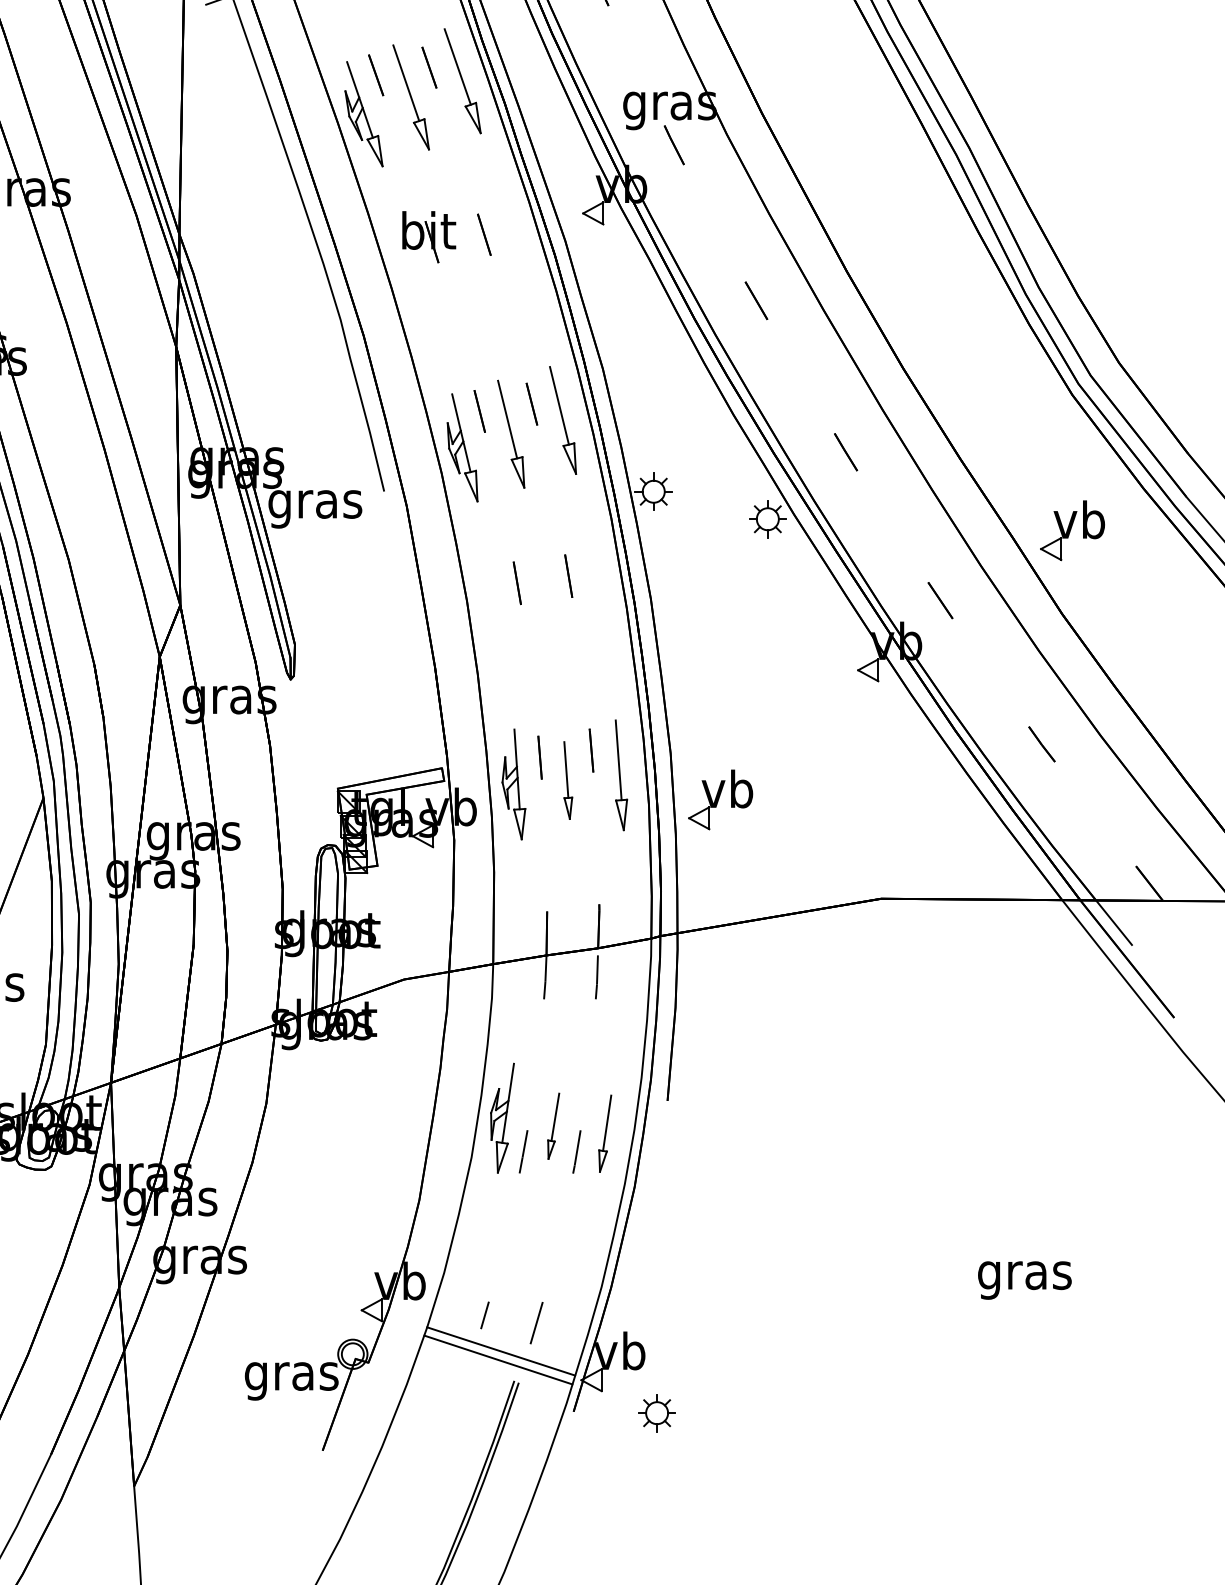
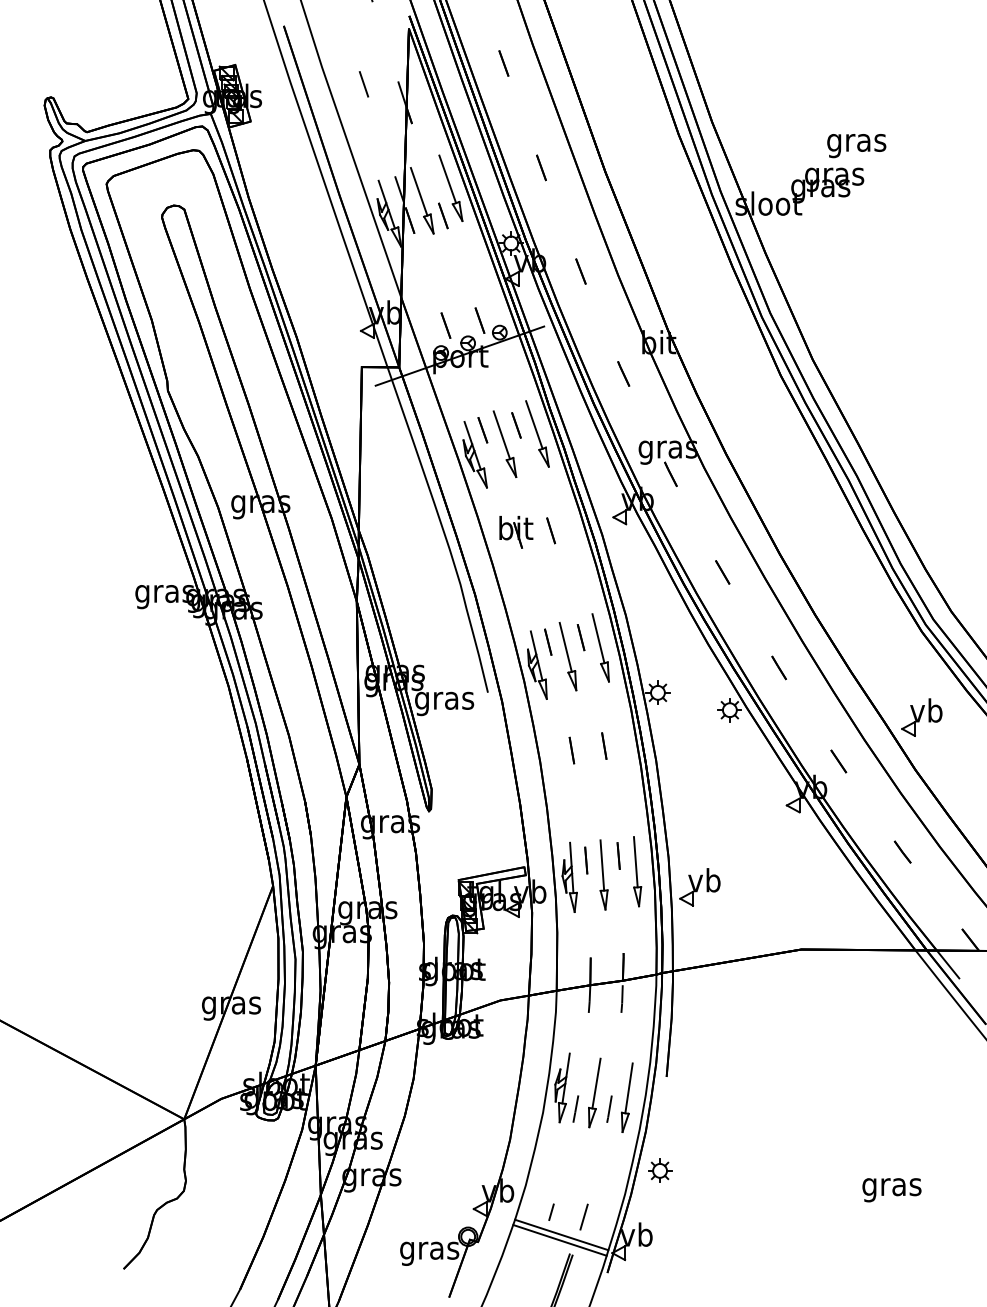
part: (567, 779) -> (603, 874), size x1.43
part: (553, 1125) -> (594, 1092), size x1.67
part: (605, 1133) -> (627, 1097), size x1.43
part: (657, 1412) -> (660, 1170), moved

